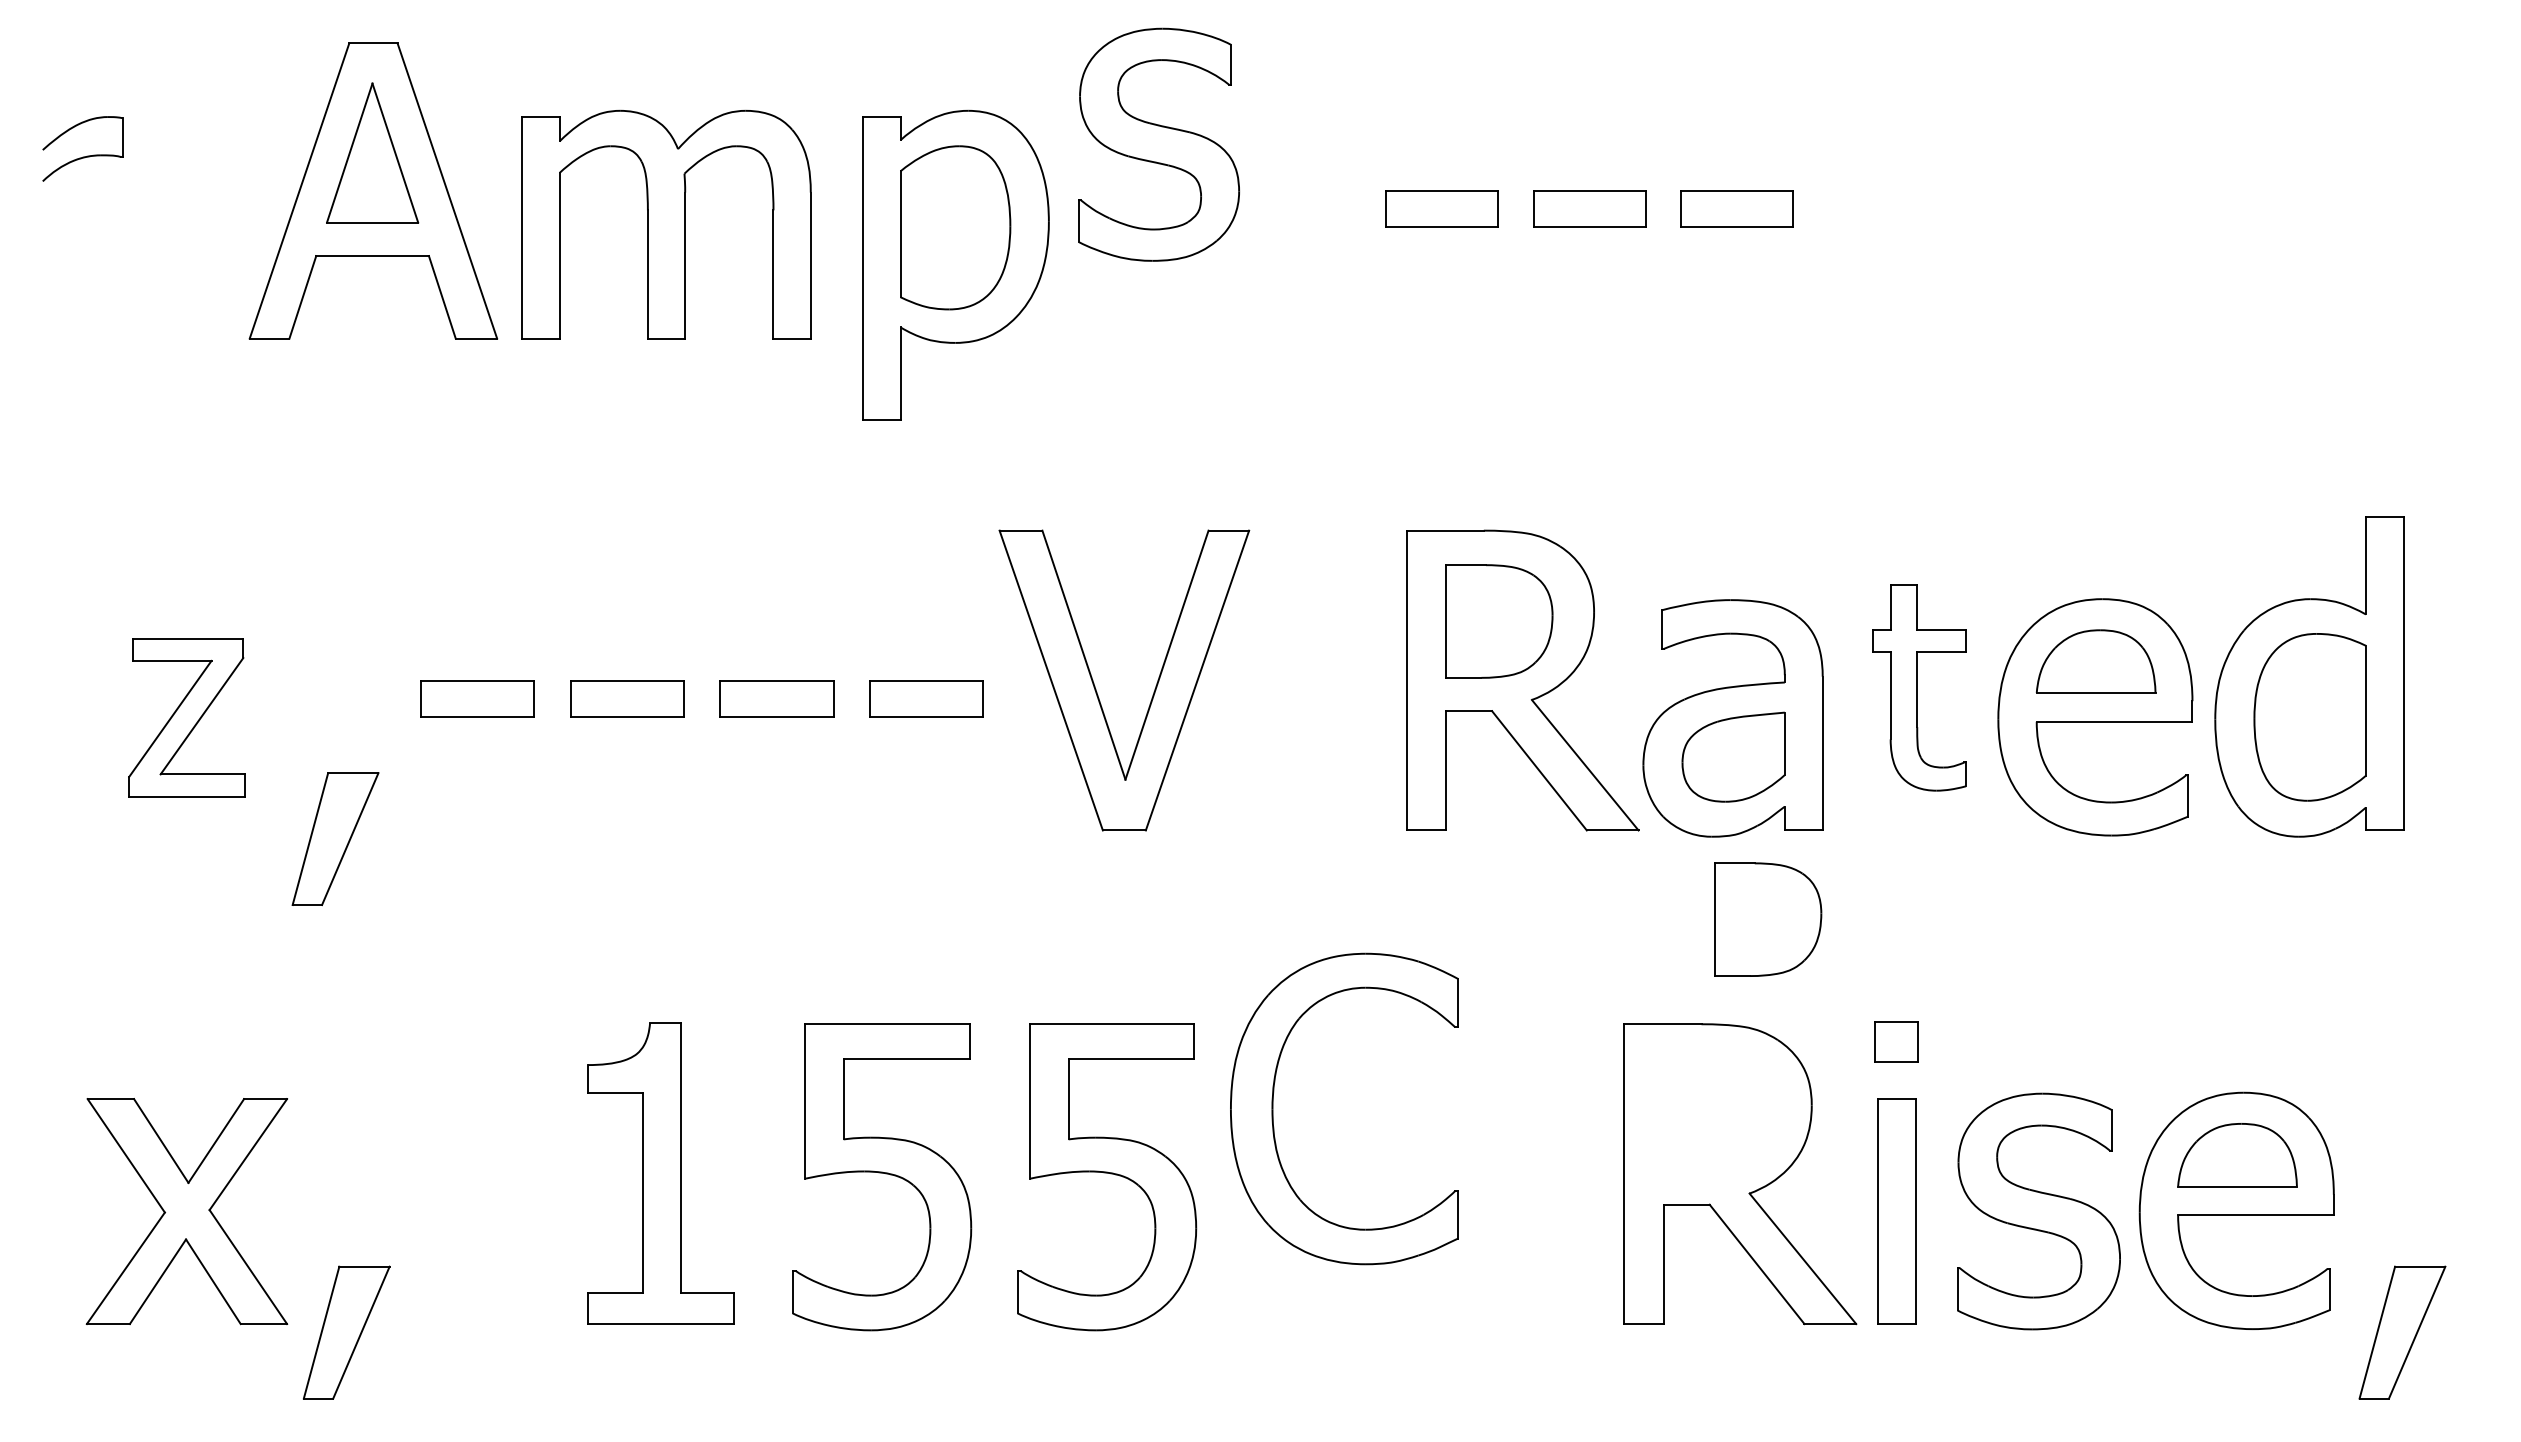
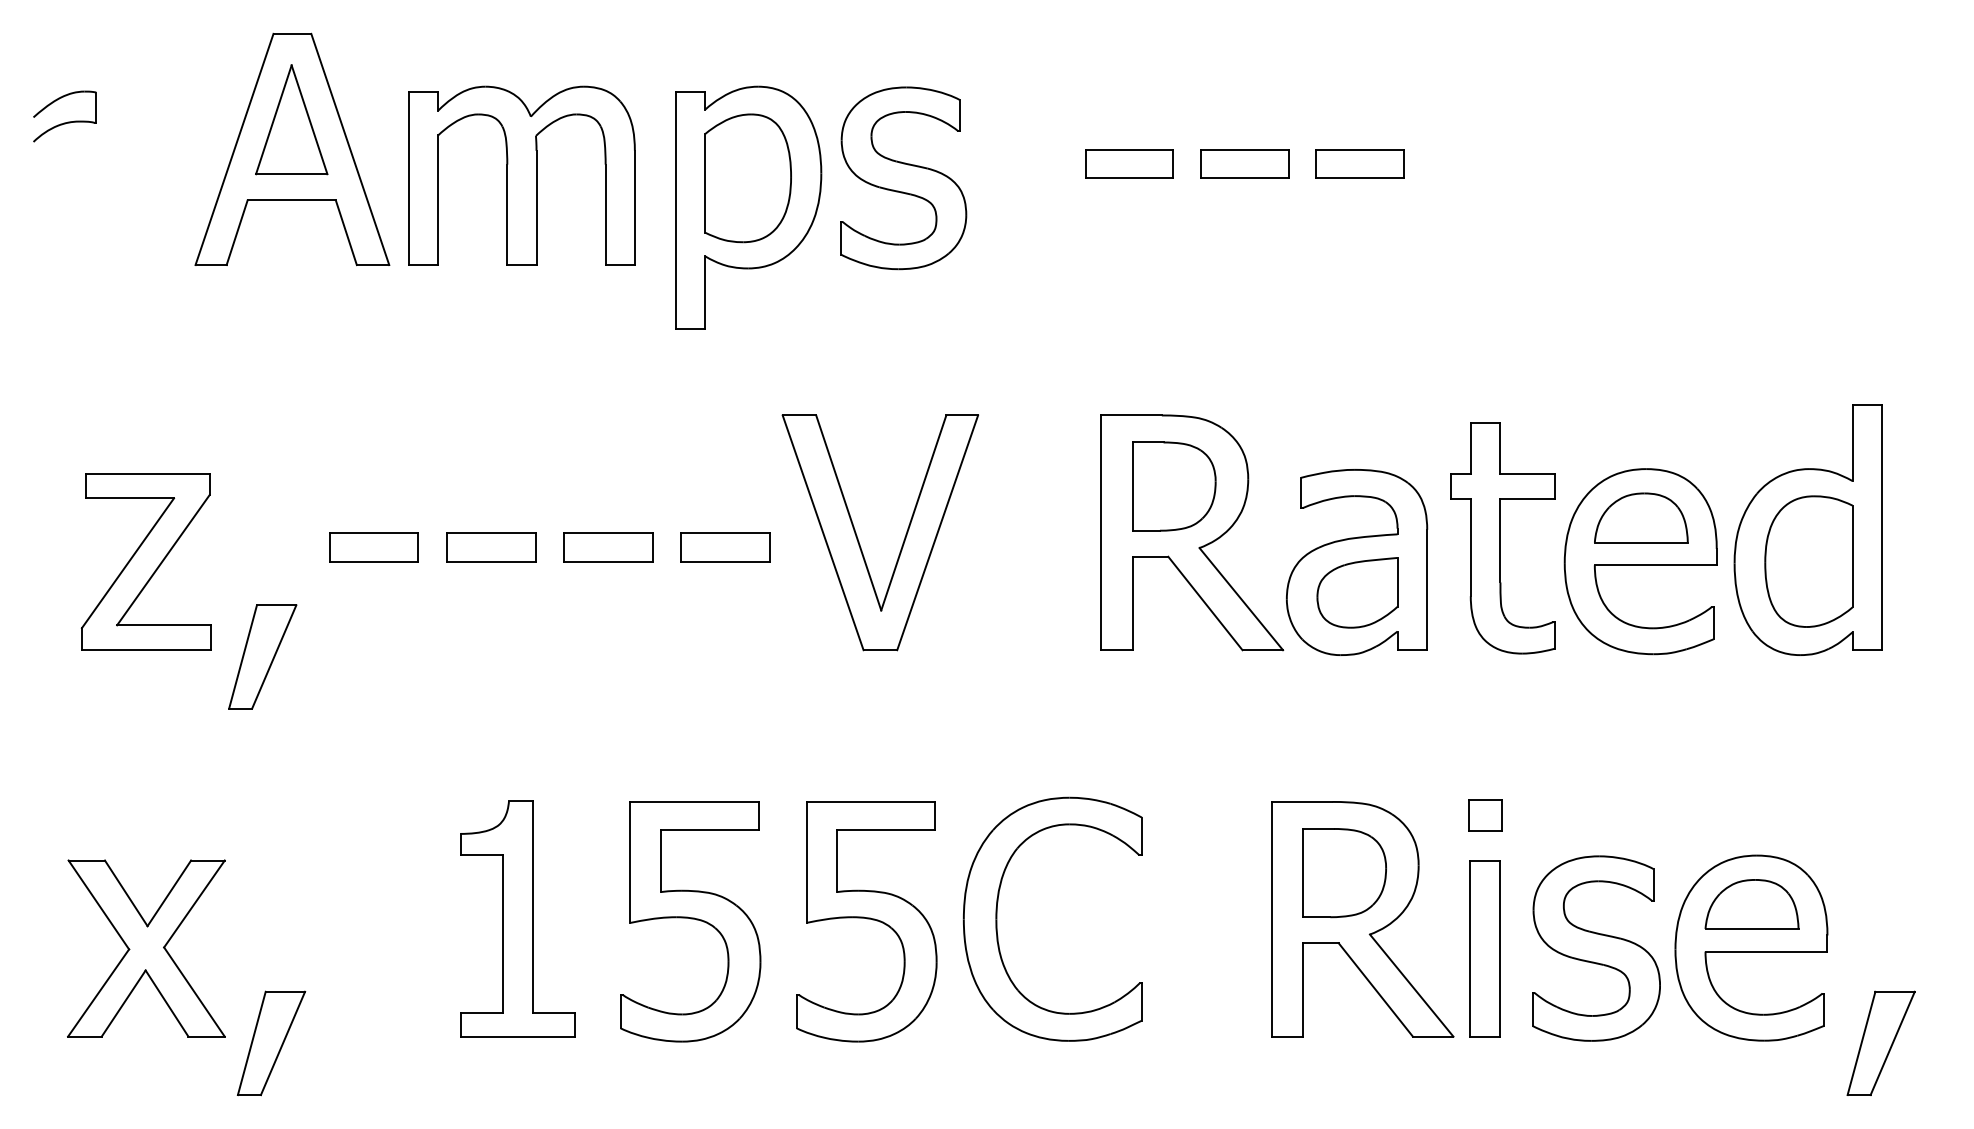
part: (1158, 145) -> (903, 178), moved
part: (1918, 687) -> (1502, 538), size x1.43
part: (185, 717) -> (145, 561), size x1.43
part: (1768, 920) -> (1344, 873), moved
part: (1273, 1107) -> (997, 918), moved

